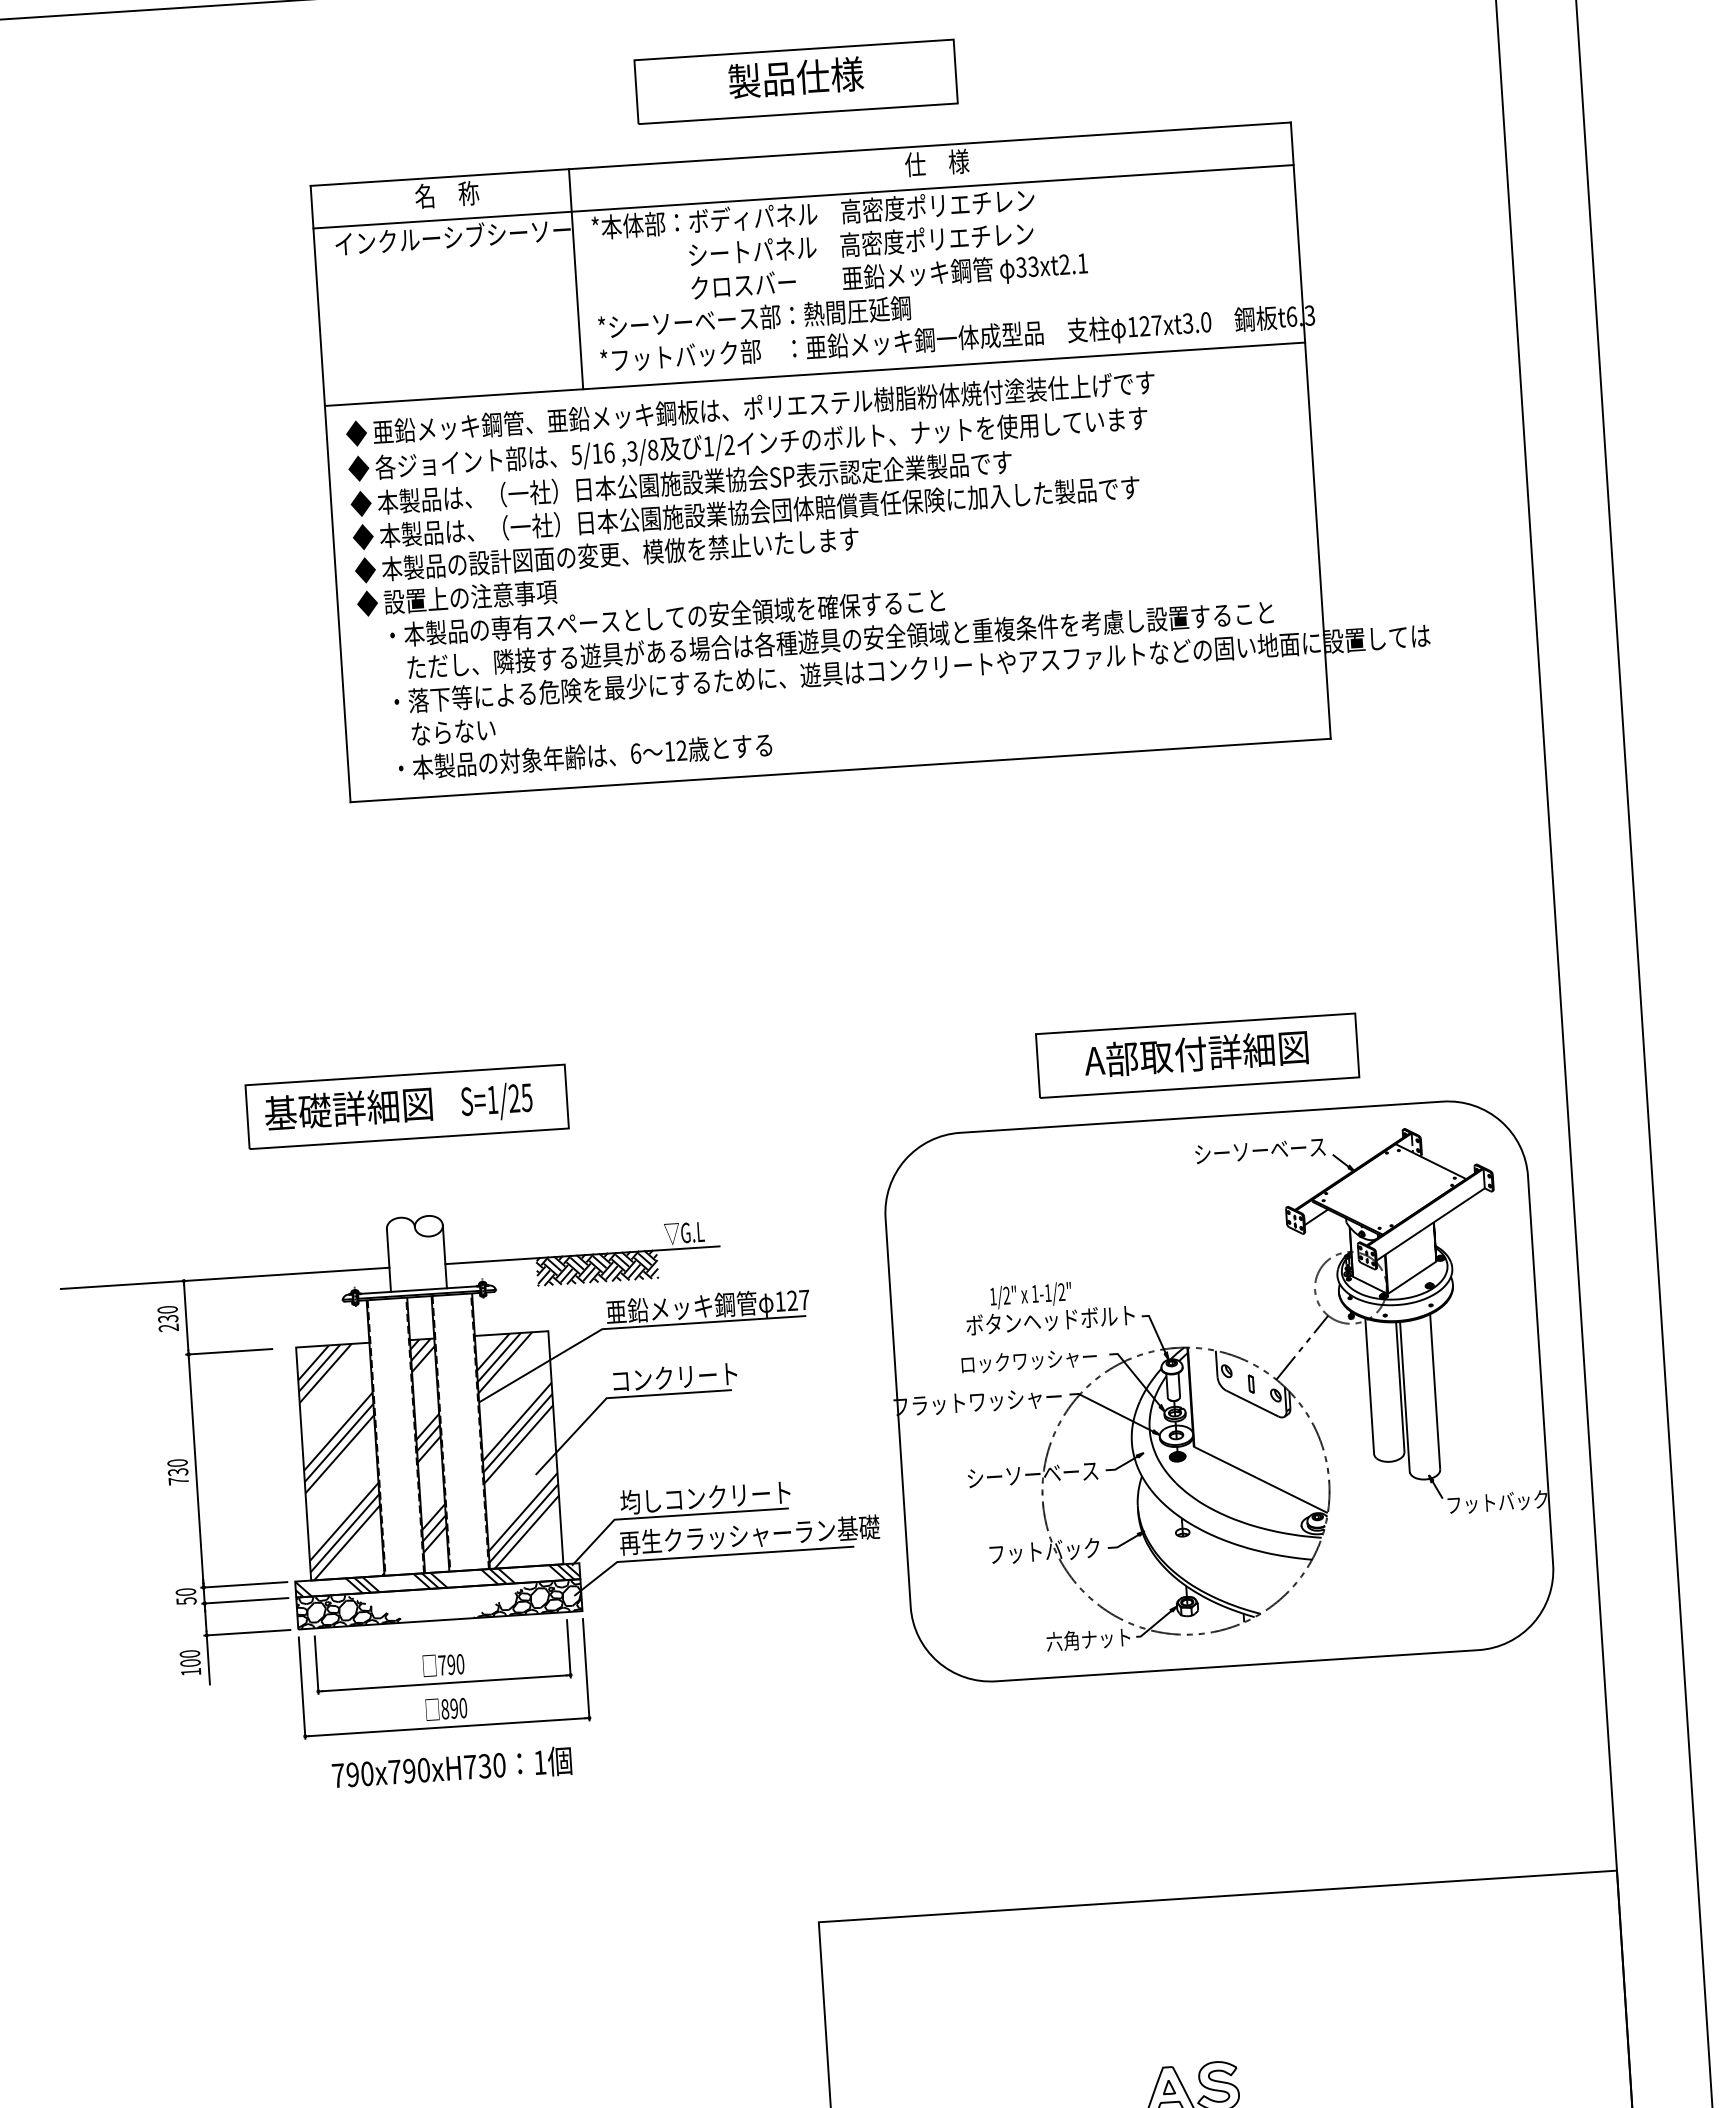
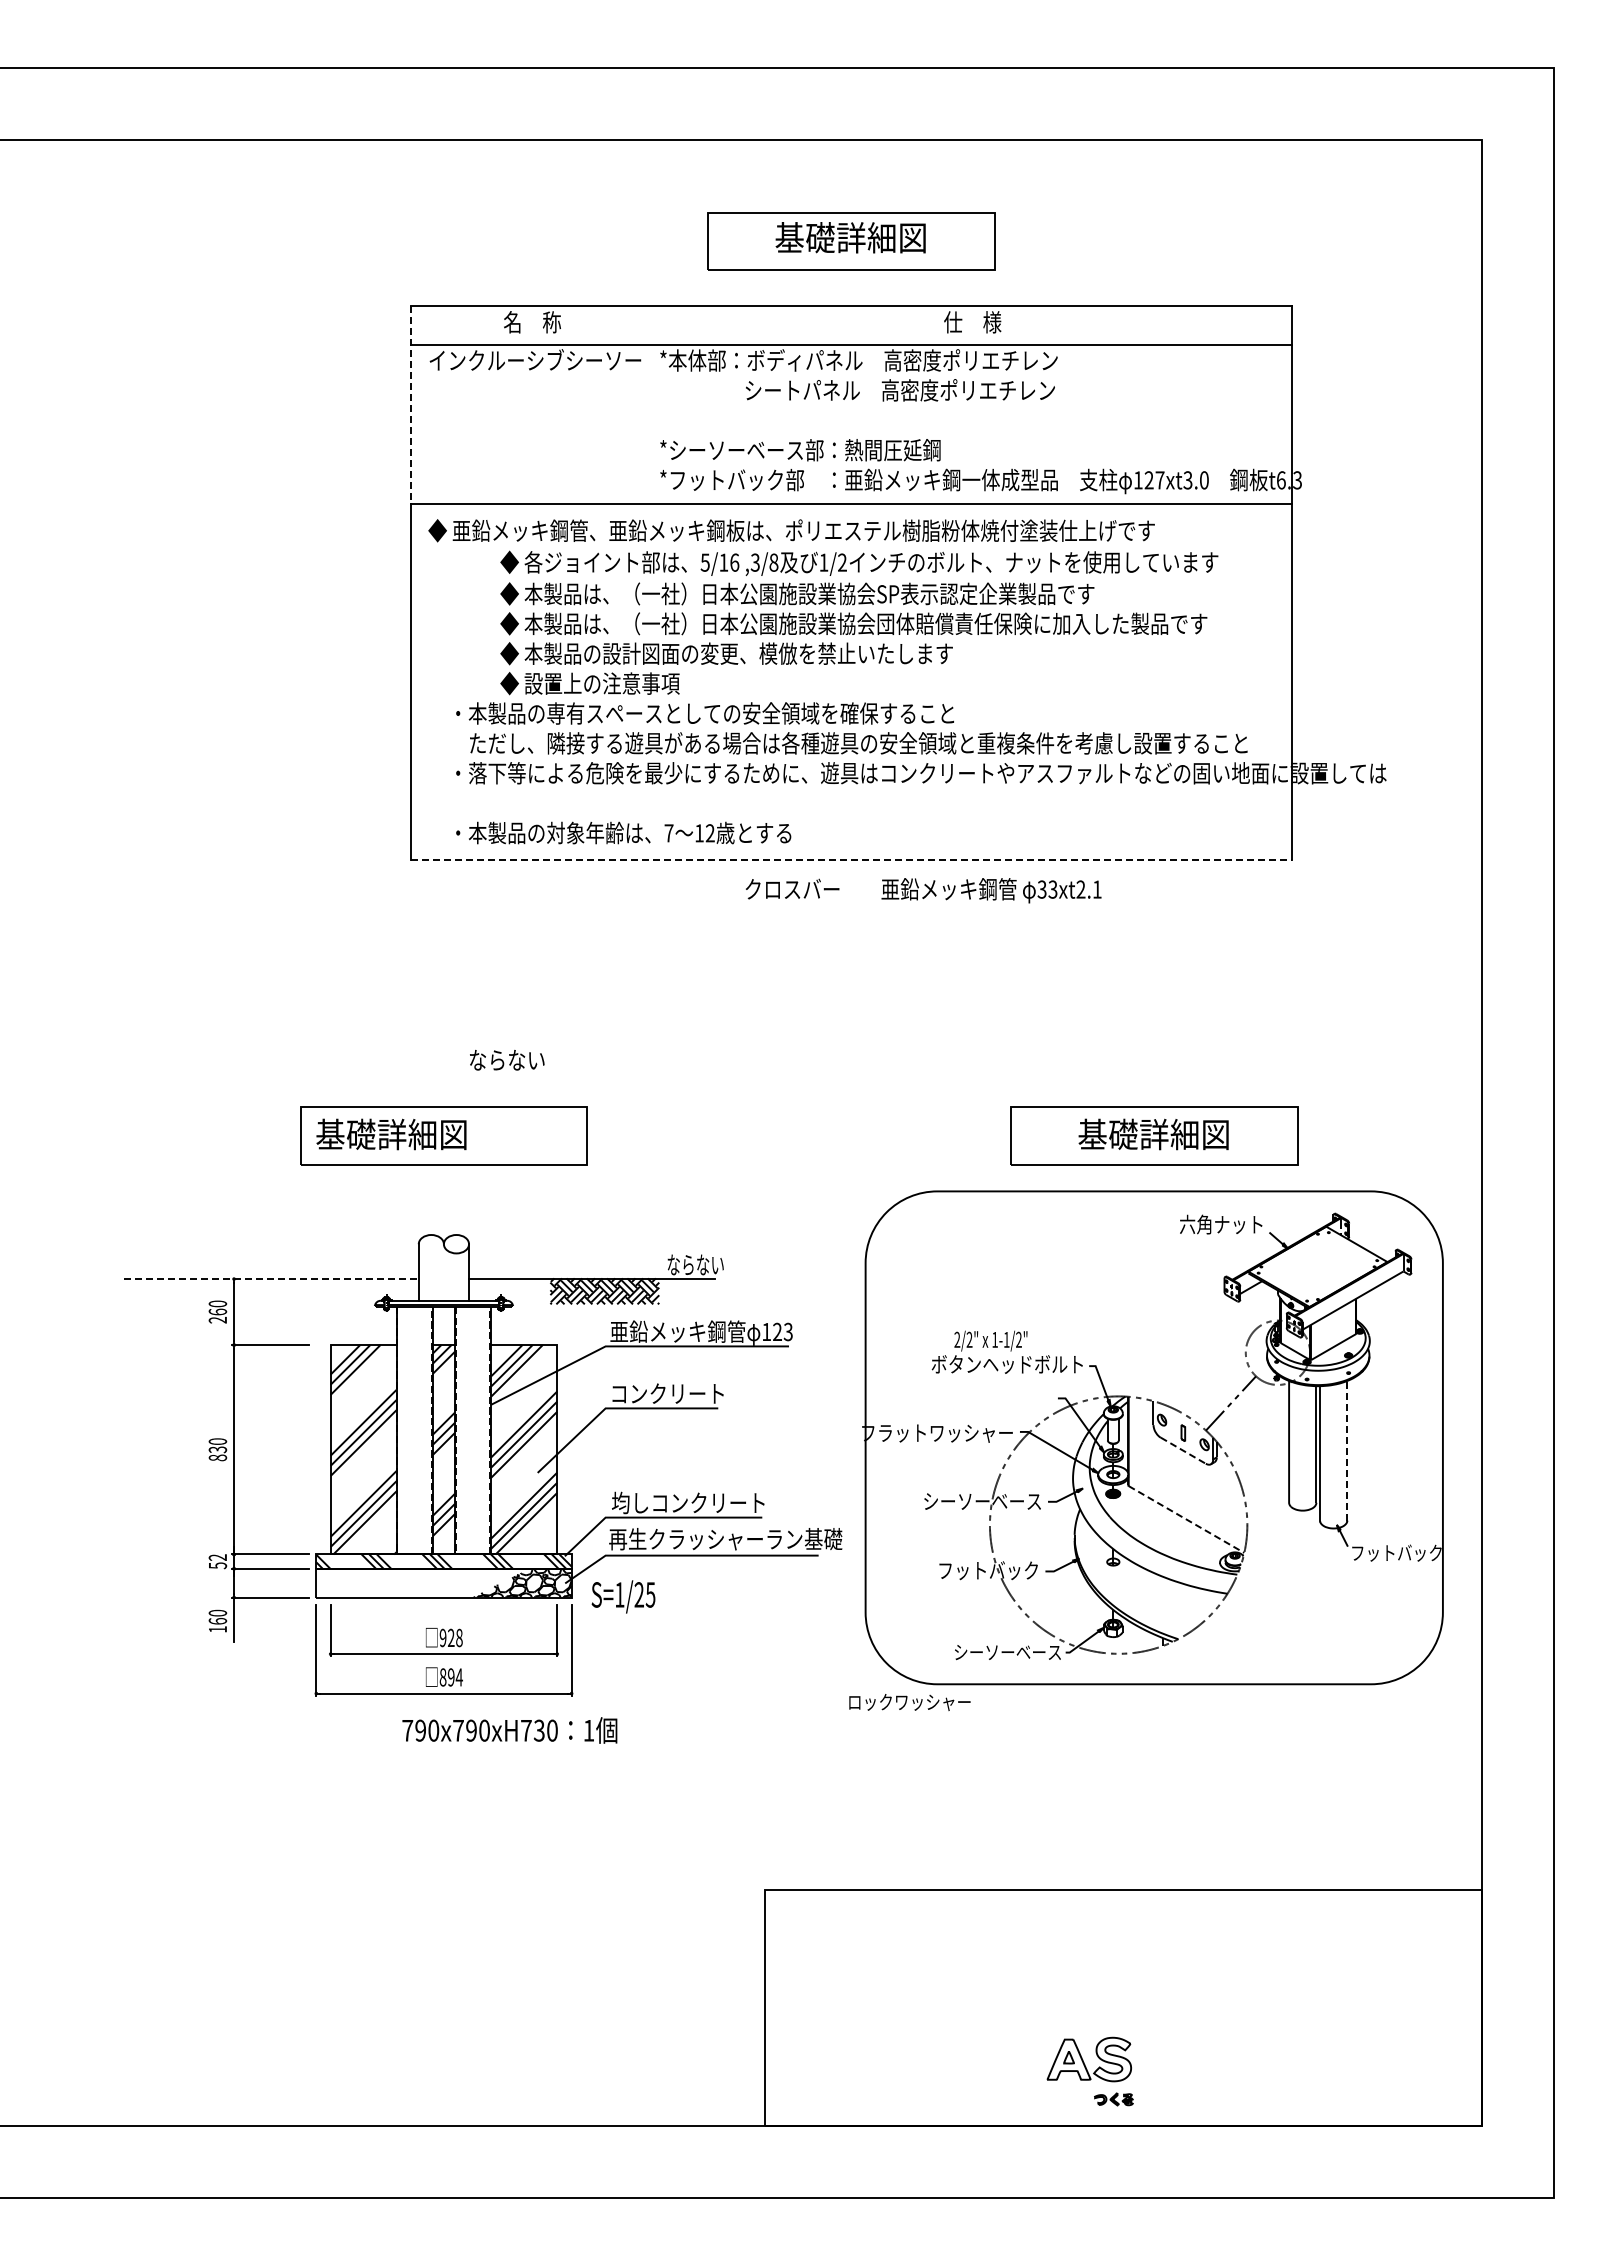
text: (794, 77) -> (850, 237), 製品仕様 -> 基礎詳細図
text: (889, 277) -> (923, 890), moved
line: (576, 279) -> (643, 405), removed
line: (317, 296) -> (410, 405), solid -> dashed
text: (752, 510) -> (859, 622), moved
text: (453, 732) -> (507, 1060), moved
text: (635, 753) -> (668, 833), 6 -> 7
line: (840, 770) -> (851, 860), solid -> dashed
text: (1195, 1054) -> (1152, 1134), A部取付詳細図 -> 基礎詳細図
text: (496, 1101) -> (623, 1596), moved
text: (1259, 1150) -> (1204, 1224), シーソーベース -> 六角ナット
text: (696, 1231) -> (695, 1264), ▽G.L -> ならない
line: (225, 1278) -> (271, 1279), solid -> dashed
text: (993, 1296) -> (957, 1339), 1/2" -> 2/2"
text: (803, 1299) -> (787, 1331), 127 -> 123
text: (167, 1318) -> (217, 1311), 230 -> 260
text: (1028, 1360) -> (909, 1702), moved
line: (1435, 1391) -> (1347, 1450), solid -> dashed
line: (1252, 1403) -> (1183, 1450), solid -> dashed
text: (178, 1480) -> (217, 1457), 730 -> 830
line: (1261, 1480) -> (1186, 1519), solid -> dashed
text: (185, 1592) -> (217, 1557), 50 -> 52
hatch: (348, 1609) -> (362, 1582), removed
text: (1071, 1640) -> (1007, 1652), 六角ナット -> シーソーベース
text: (190, 1663) -> (217, 1621), 100 -> 160
text: (450, 1664) -> (450, 1637), 790 -> 928
text: (462, 1708) -> (458, 1677), 890 -> 894
text: (451, 1768) -> (509, 1730), moved

